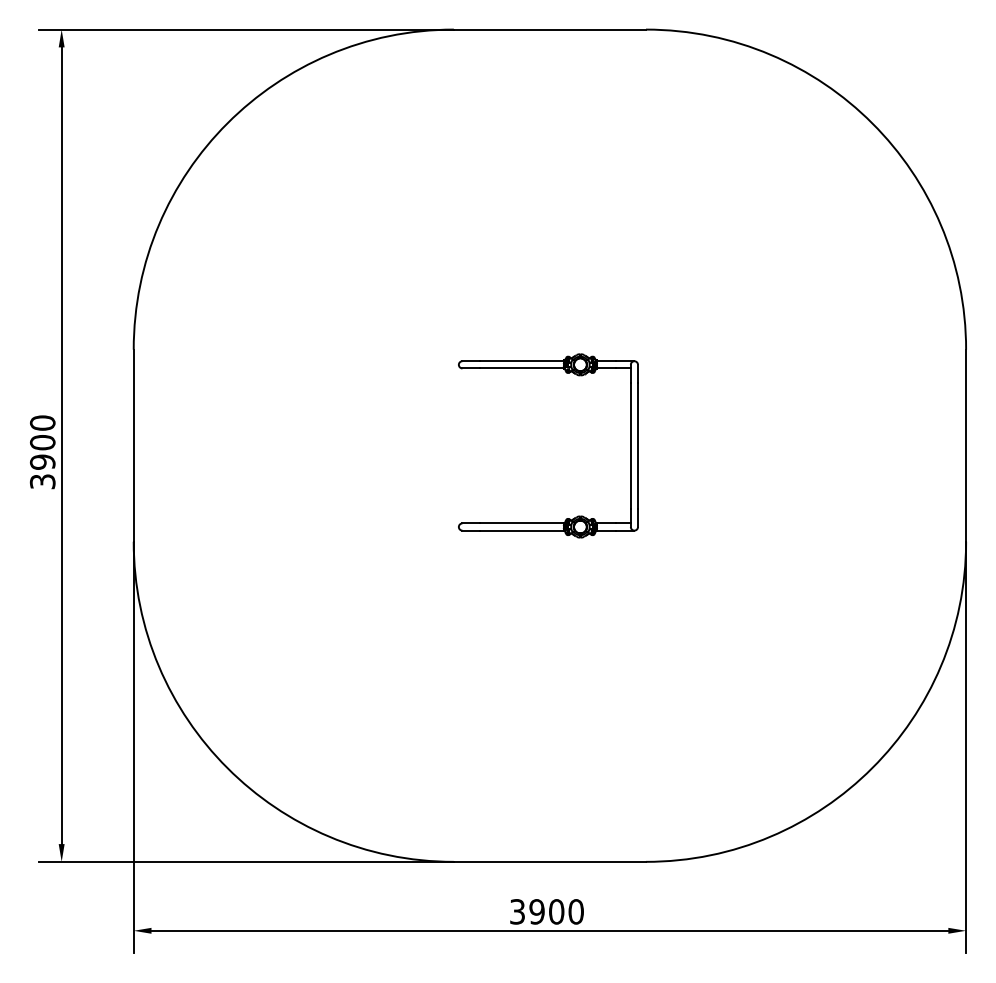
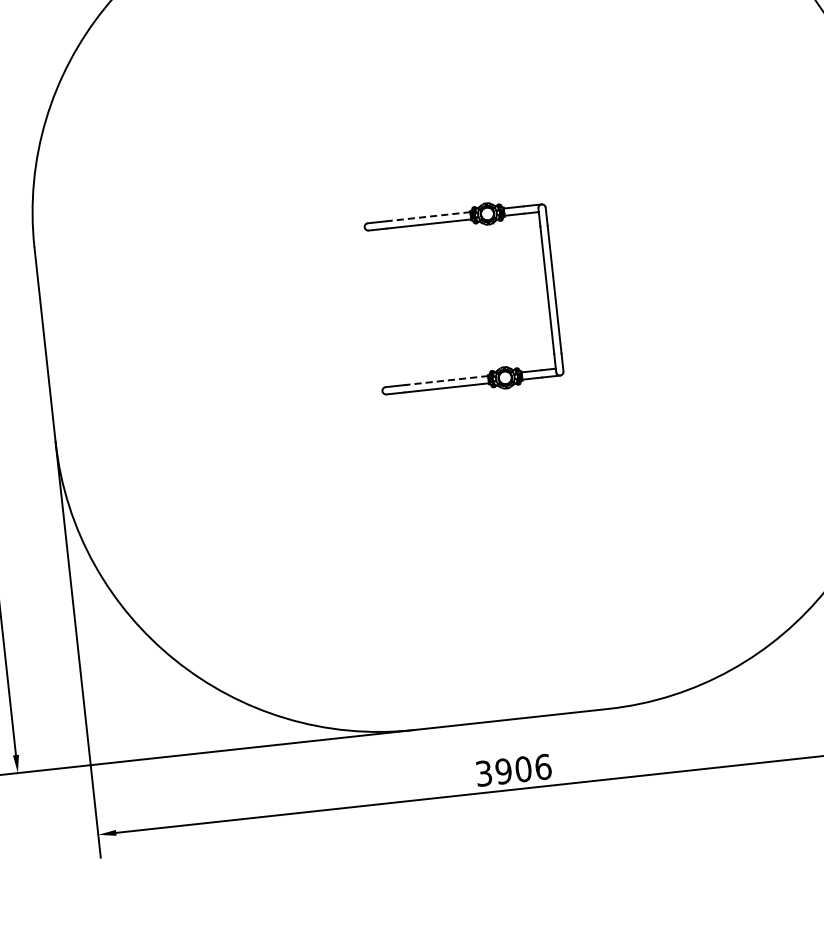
line: (522, 361) -> (428, 216), solid -> dashed
line: (522, 523) -> (446, 380), solid -> dashed
text: (576, 911) -> (543, 766), 3900 -> 3906

